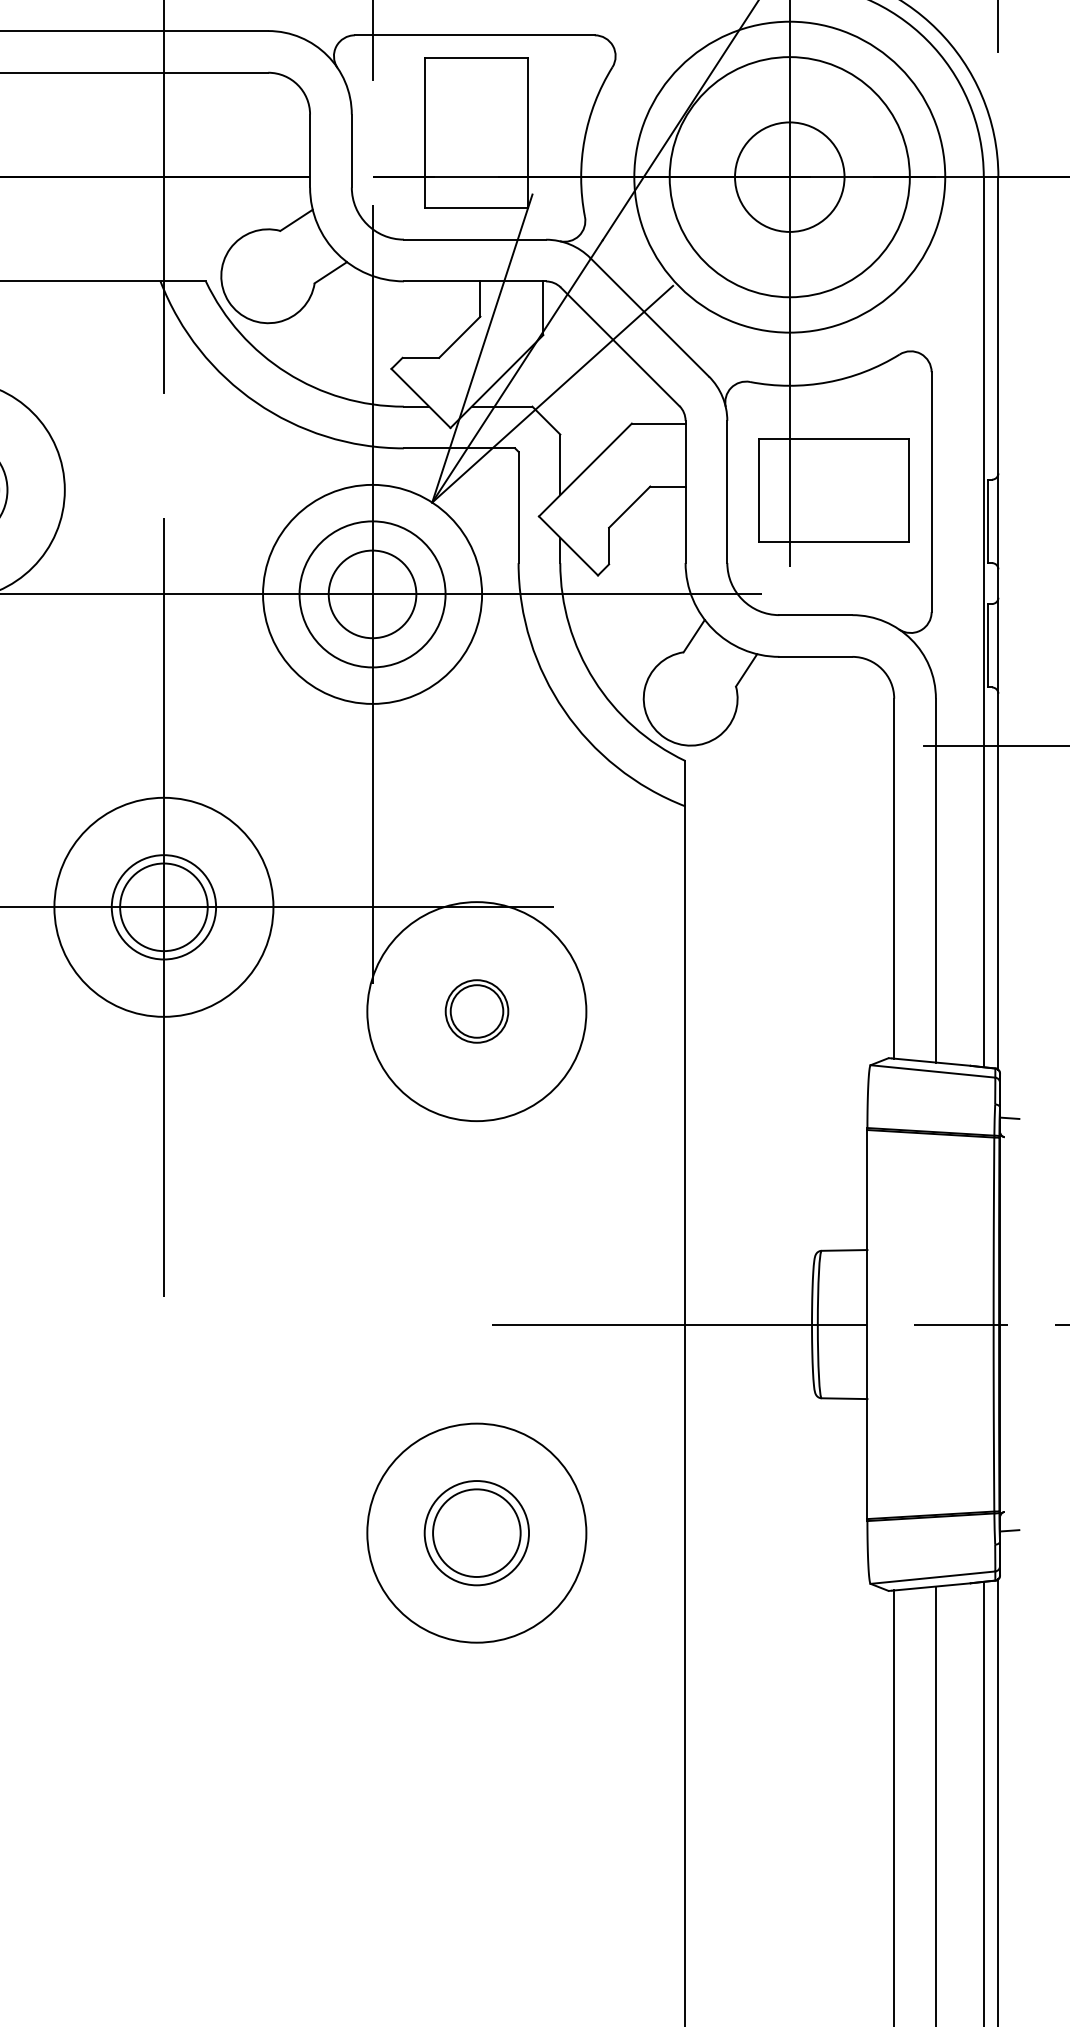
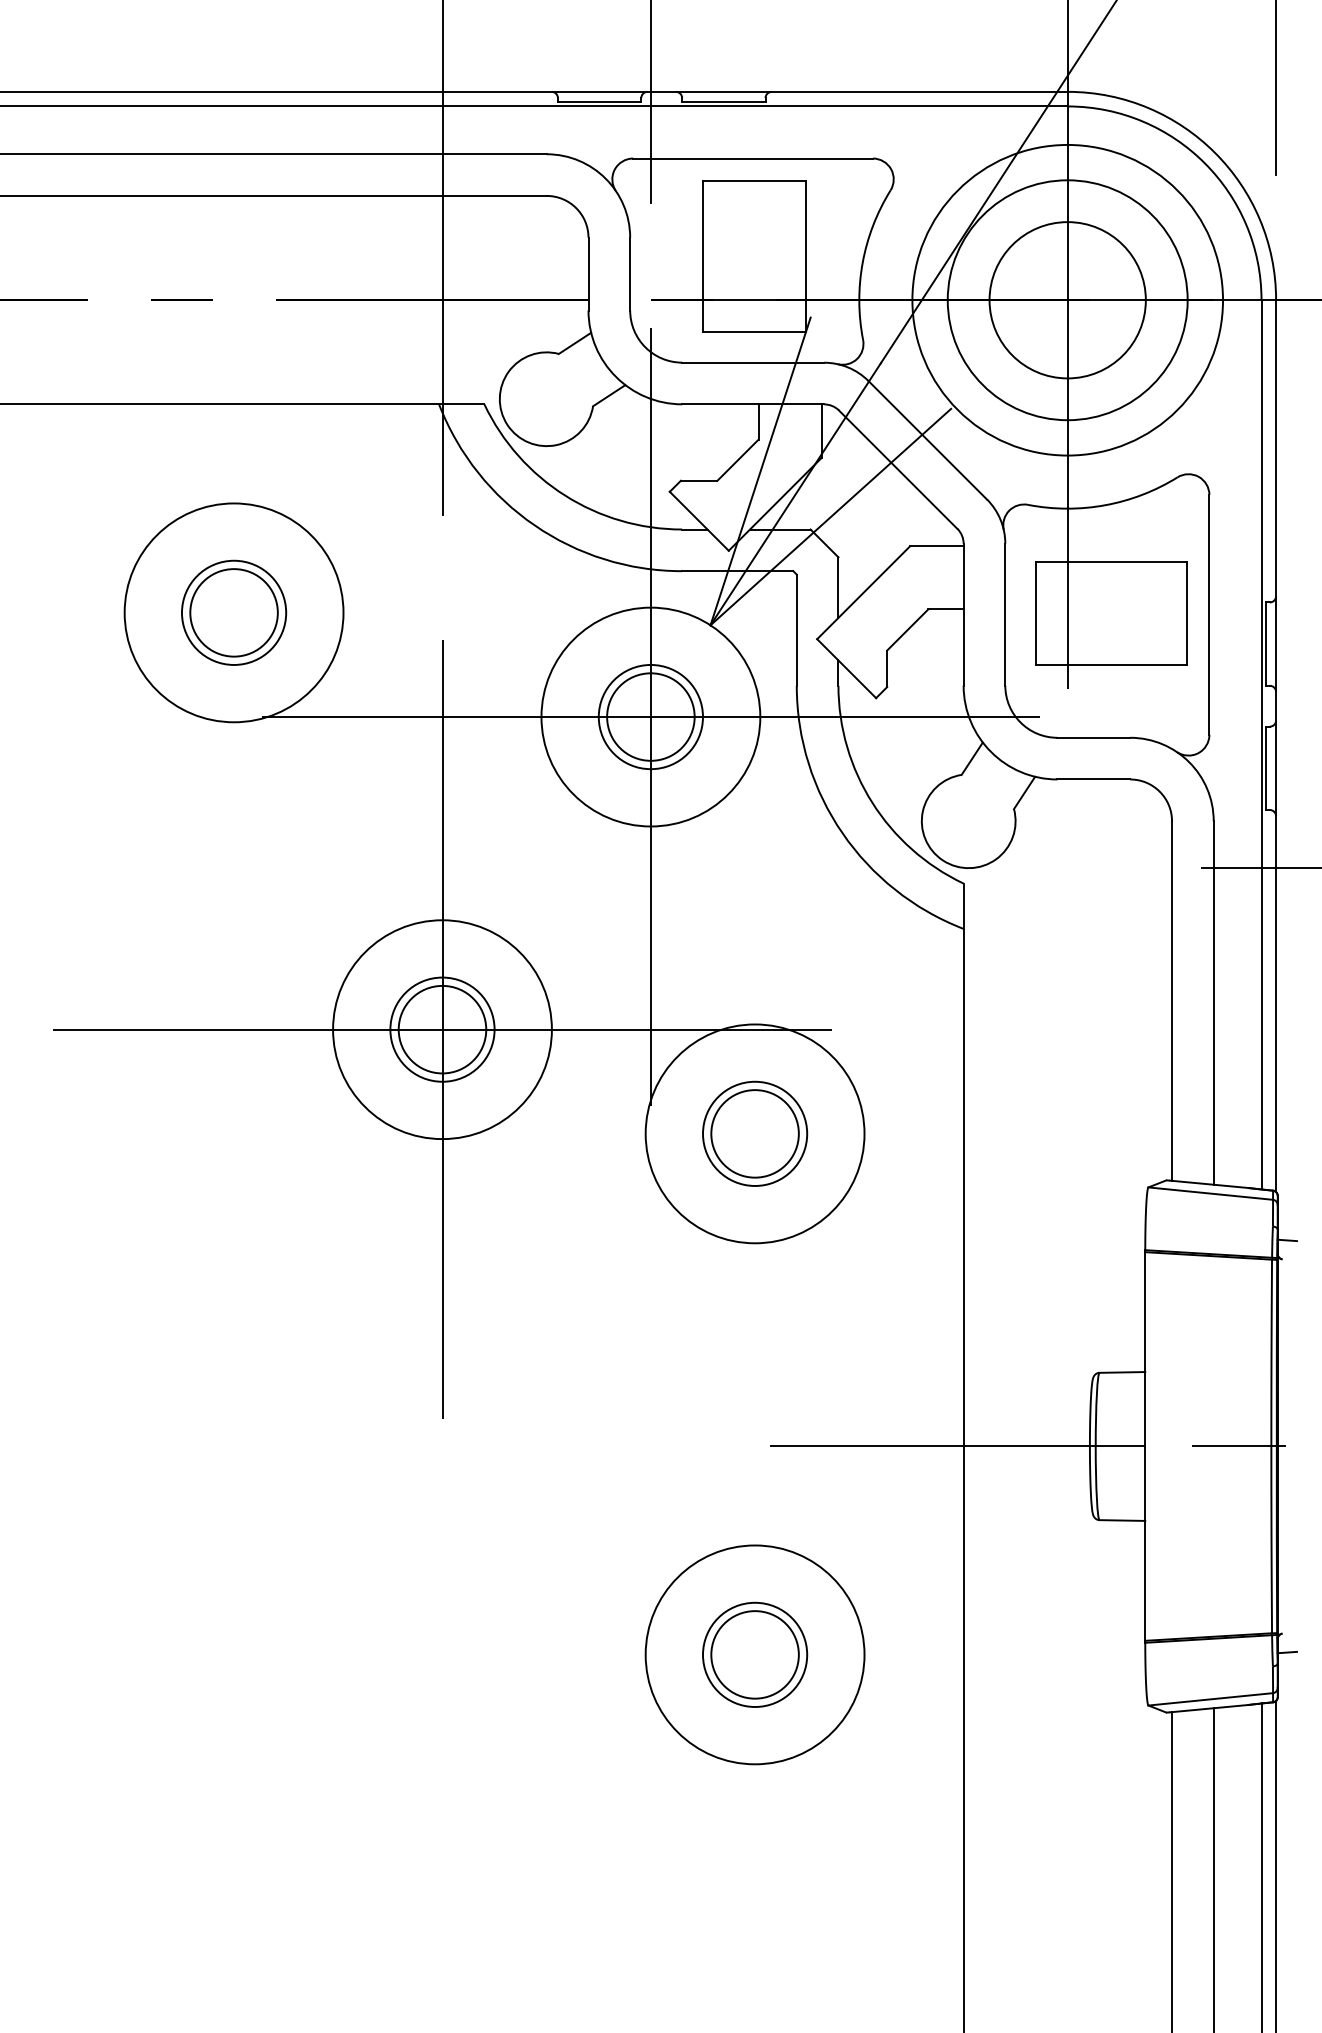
circle: (789, 177) -> (1067, 300), size x1.43
circle: (372, 593) -> (650, 716), size x0.71
part: (477, 1011) -> (755, 1133), size x1.67

